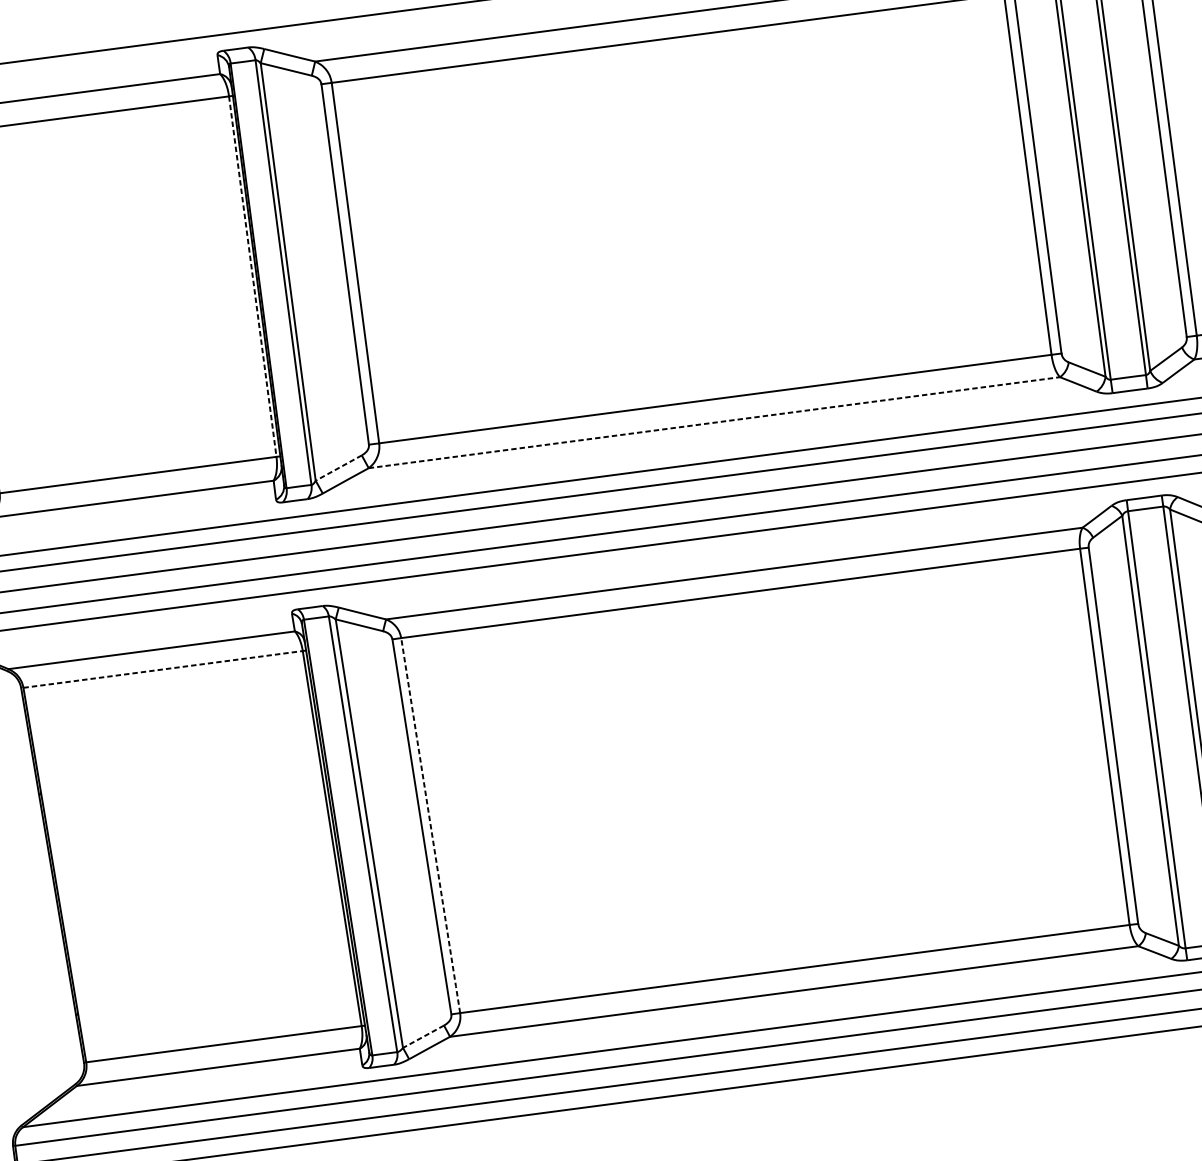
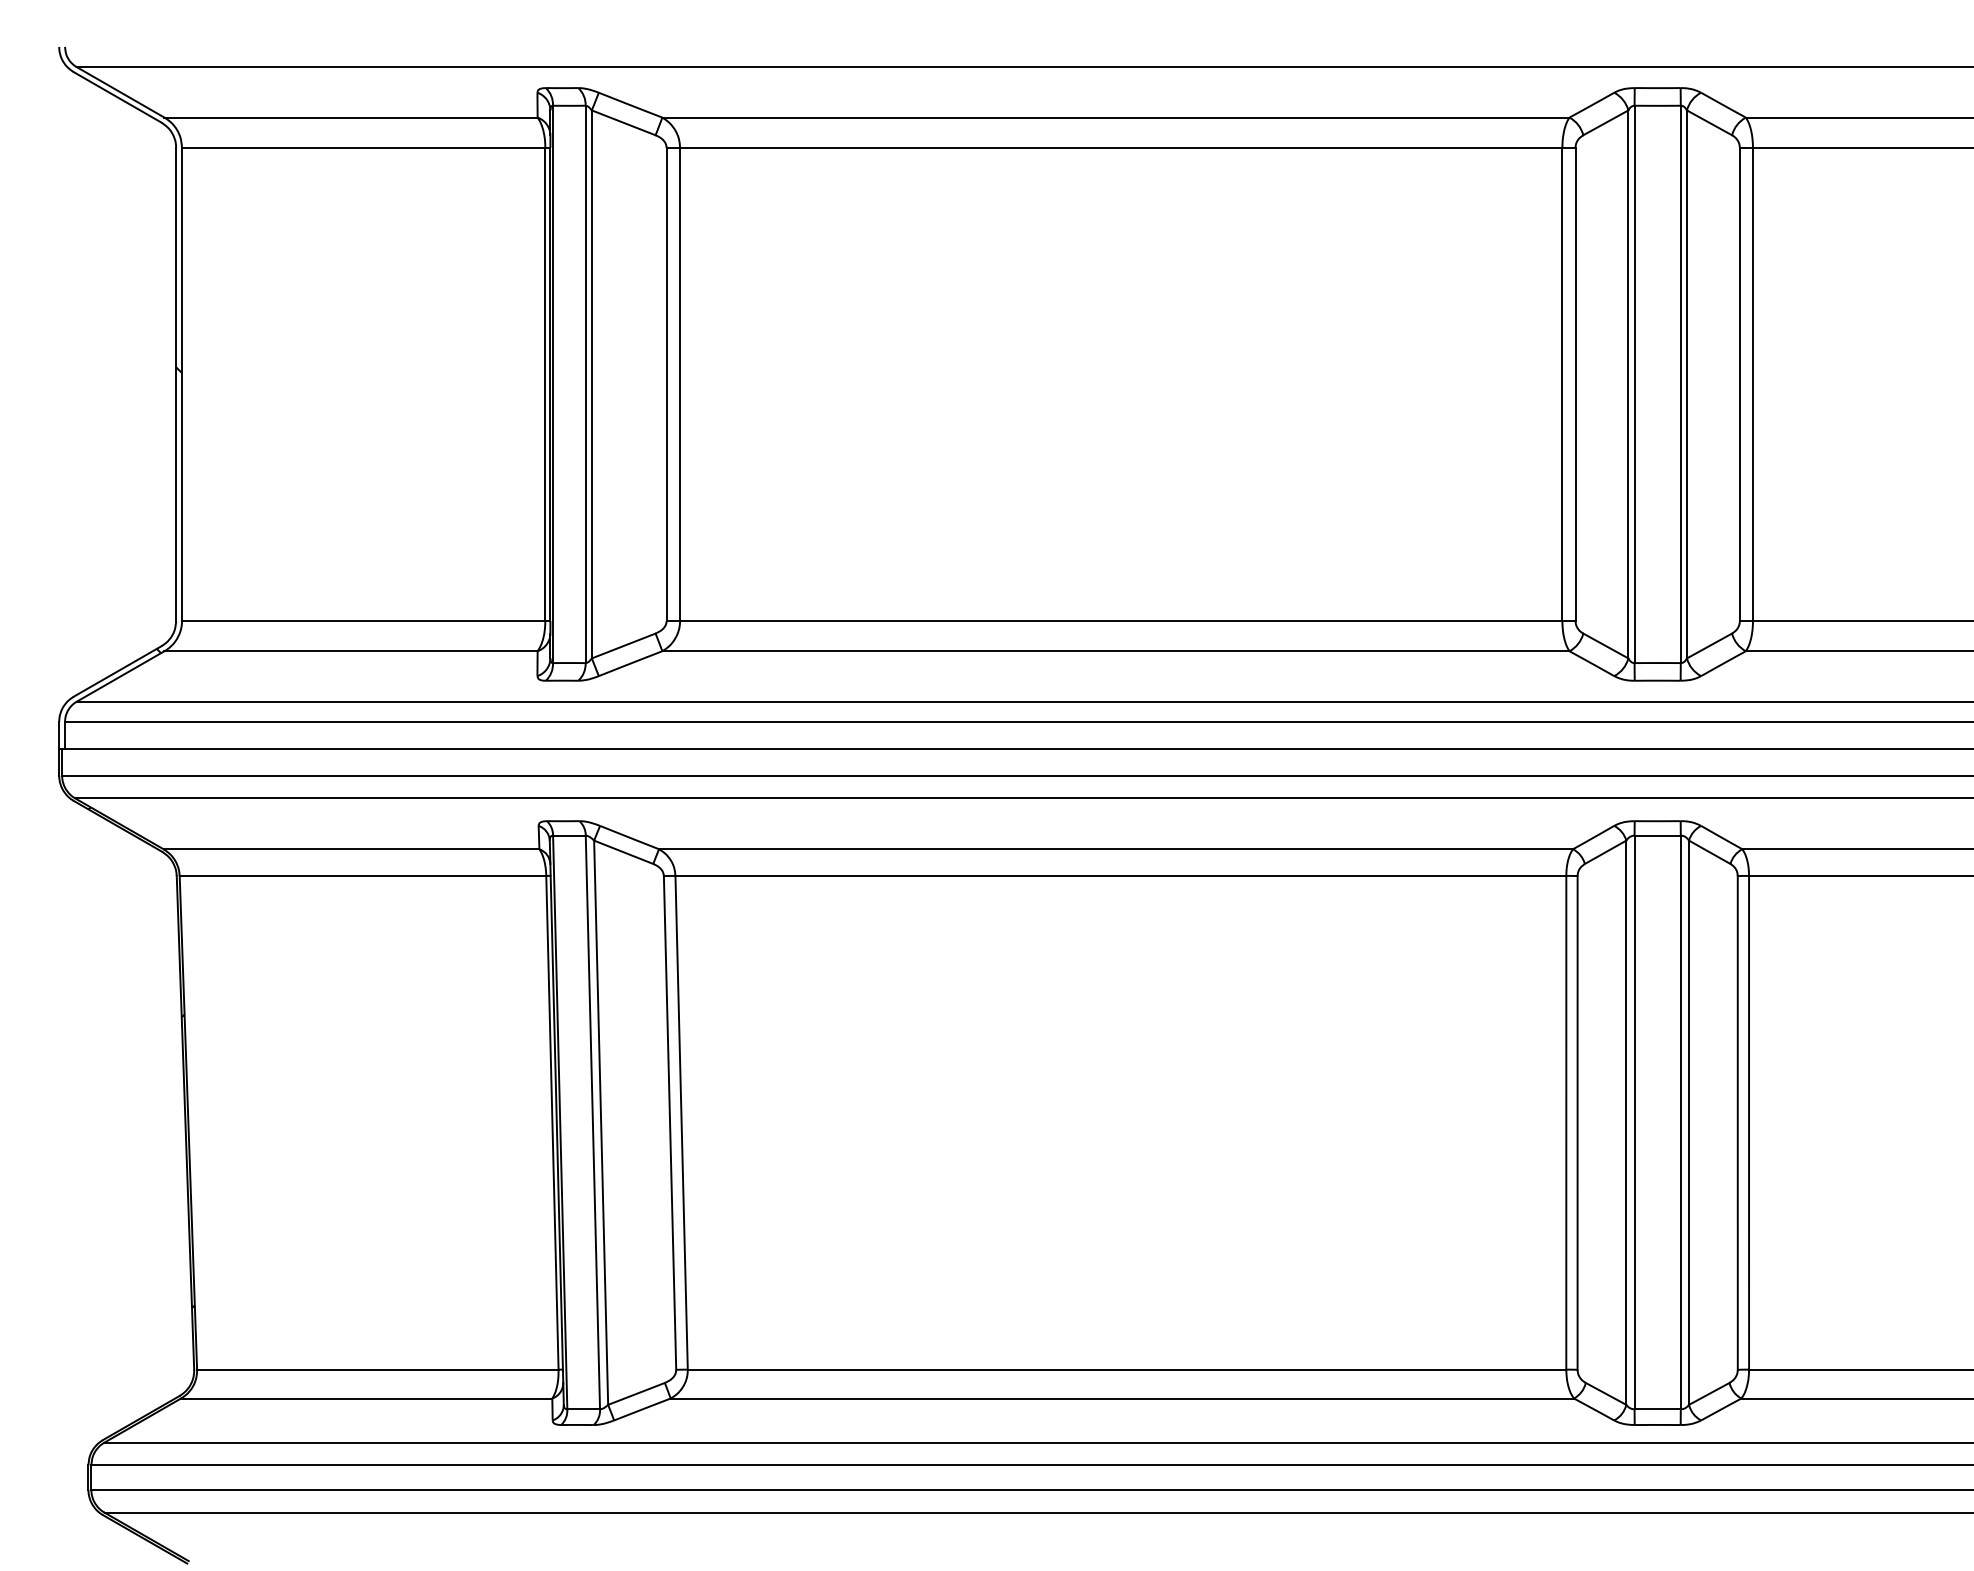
line: (252, 276) -> (545, 384), dashed -> solid
line: (714, 422) -> (1115, 651), dashed -> solid
line: (338, 468) -> (623, 646), dashed -> solid
line: (163, 669) -> (363, 875), dashed -> solid
line: (430, 826) -> (681, 1123), dashed -> solid
line: (423, 1037) -> (636, 1394), dashed -> solid

